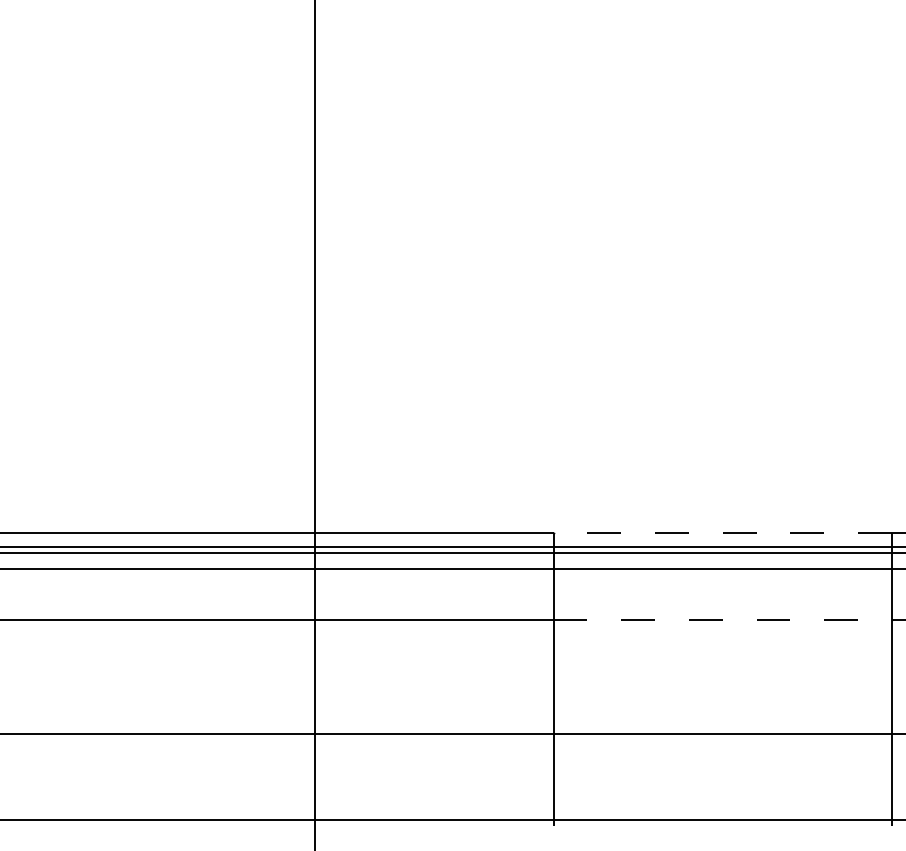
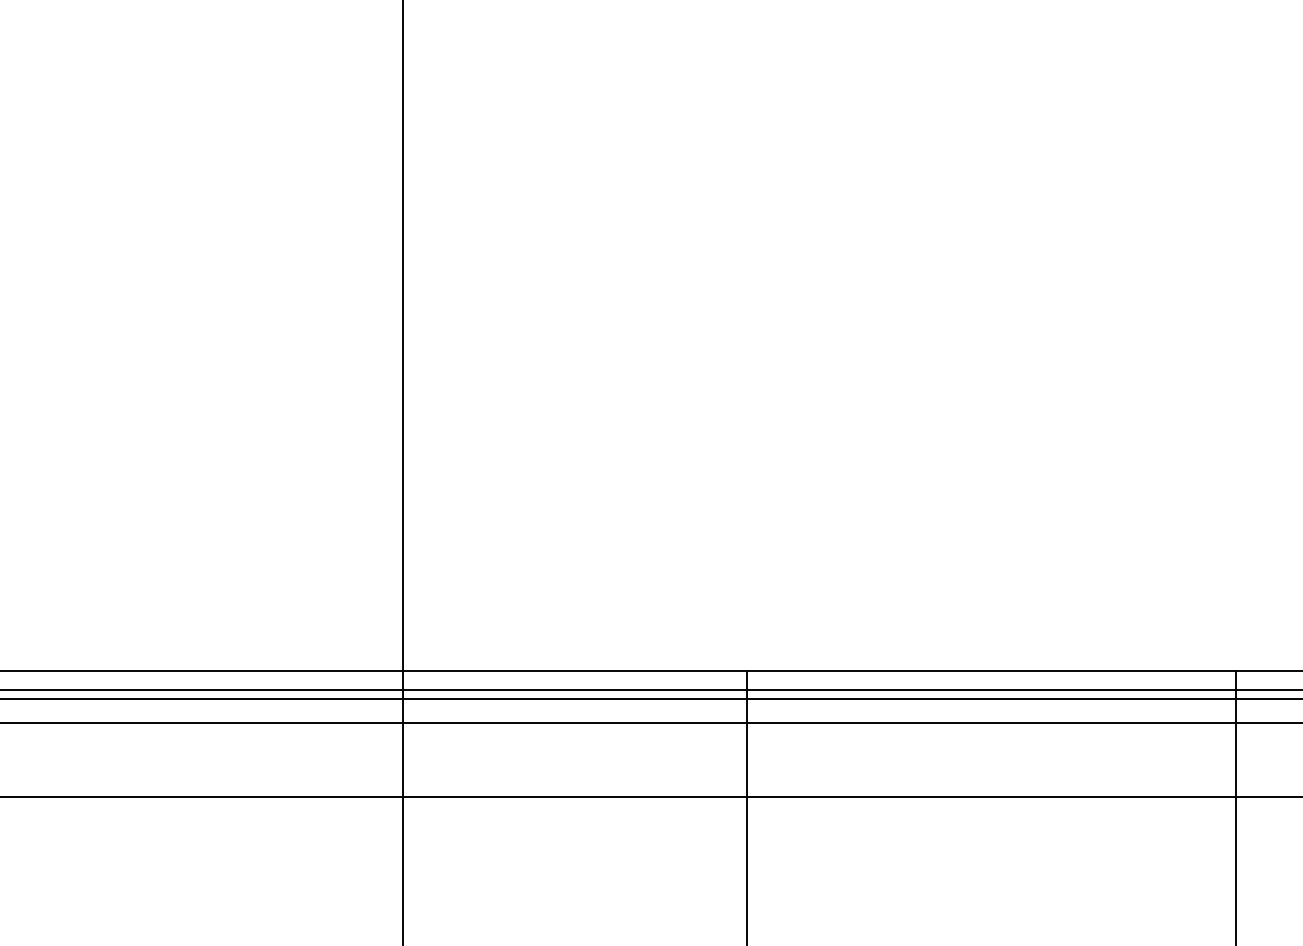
line: (722, 533) -> (991, 671), dashed -> solid
line: (723, 620) -> (993, 797), dashed -> solid

